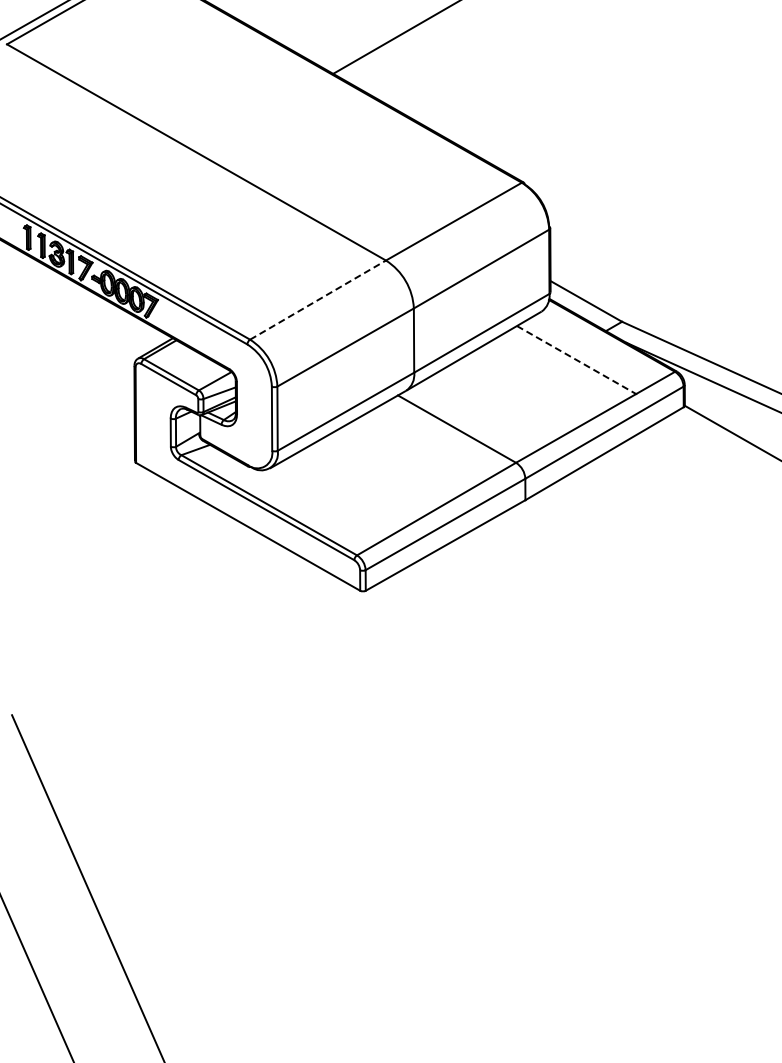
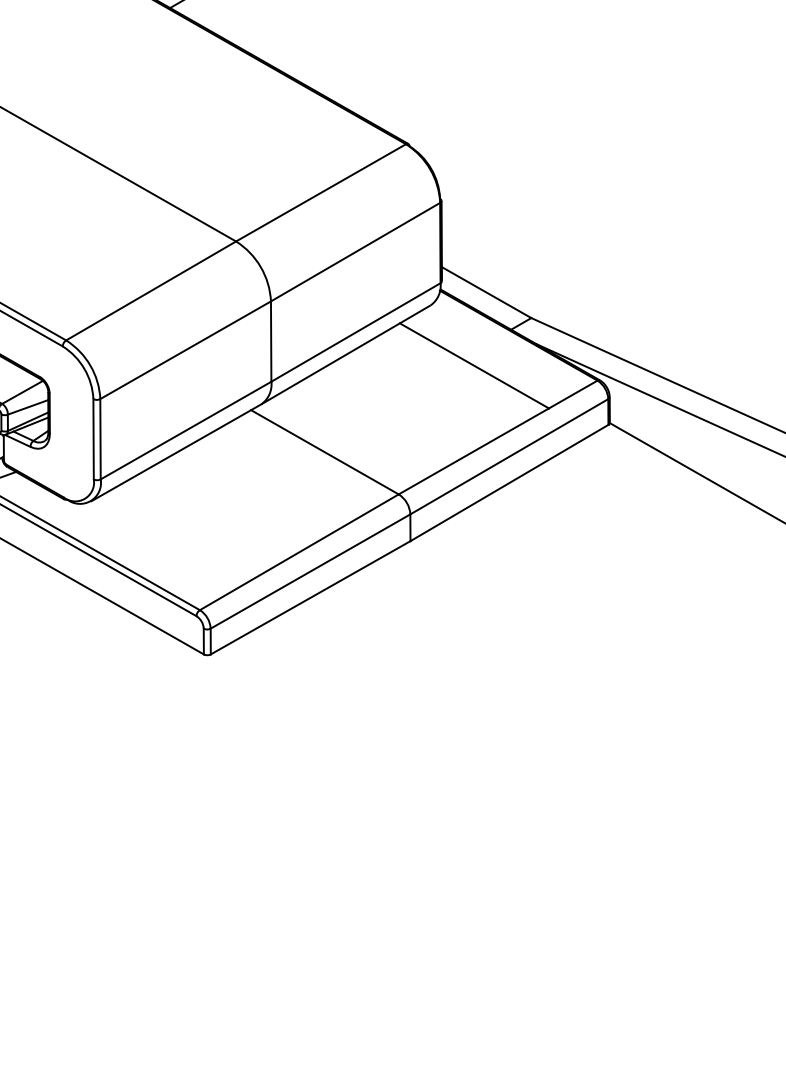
line: (318, 300) -> (151, 291), dashed -> solid
line: (576, 360) -> (474, 366), dashed -> solid

